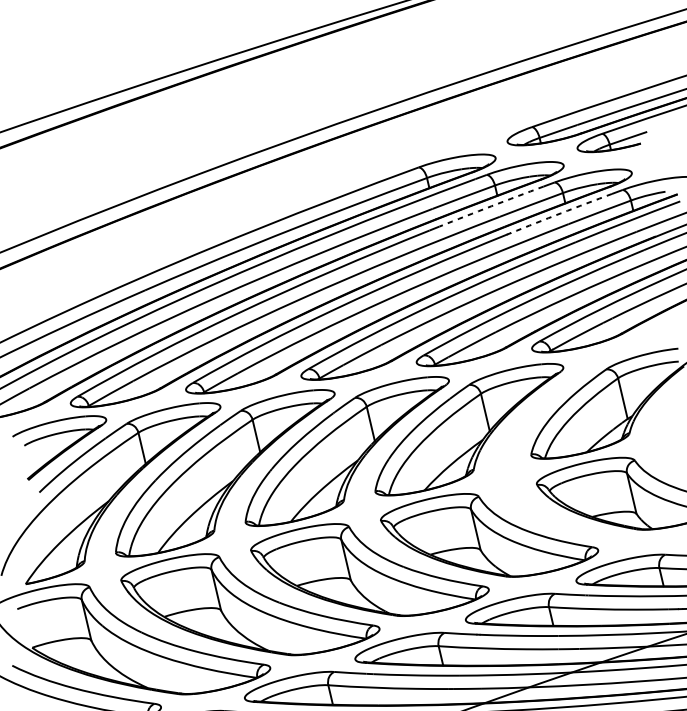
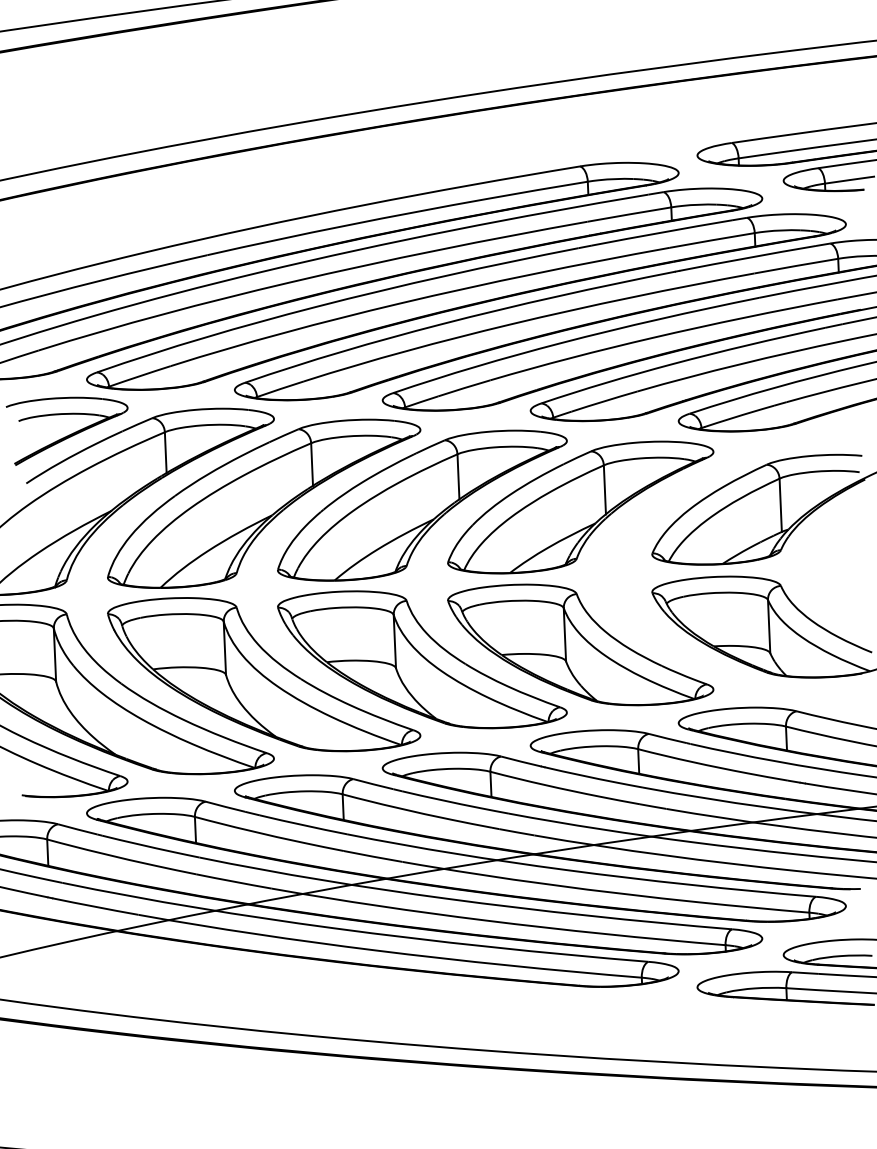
arc: (491, 206) -> (661, 232), dashed -> solid
arc: (561, 213) -> (747, 258), dashed -> solid

